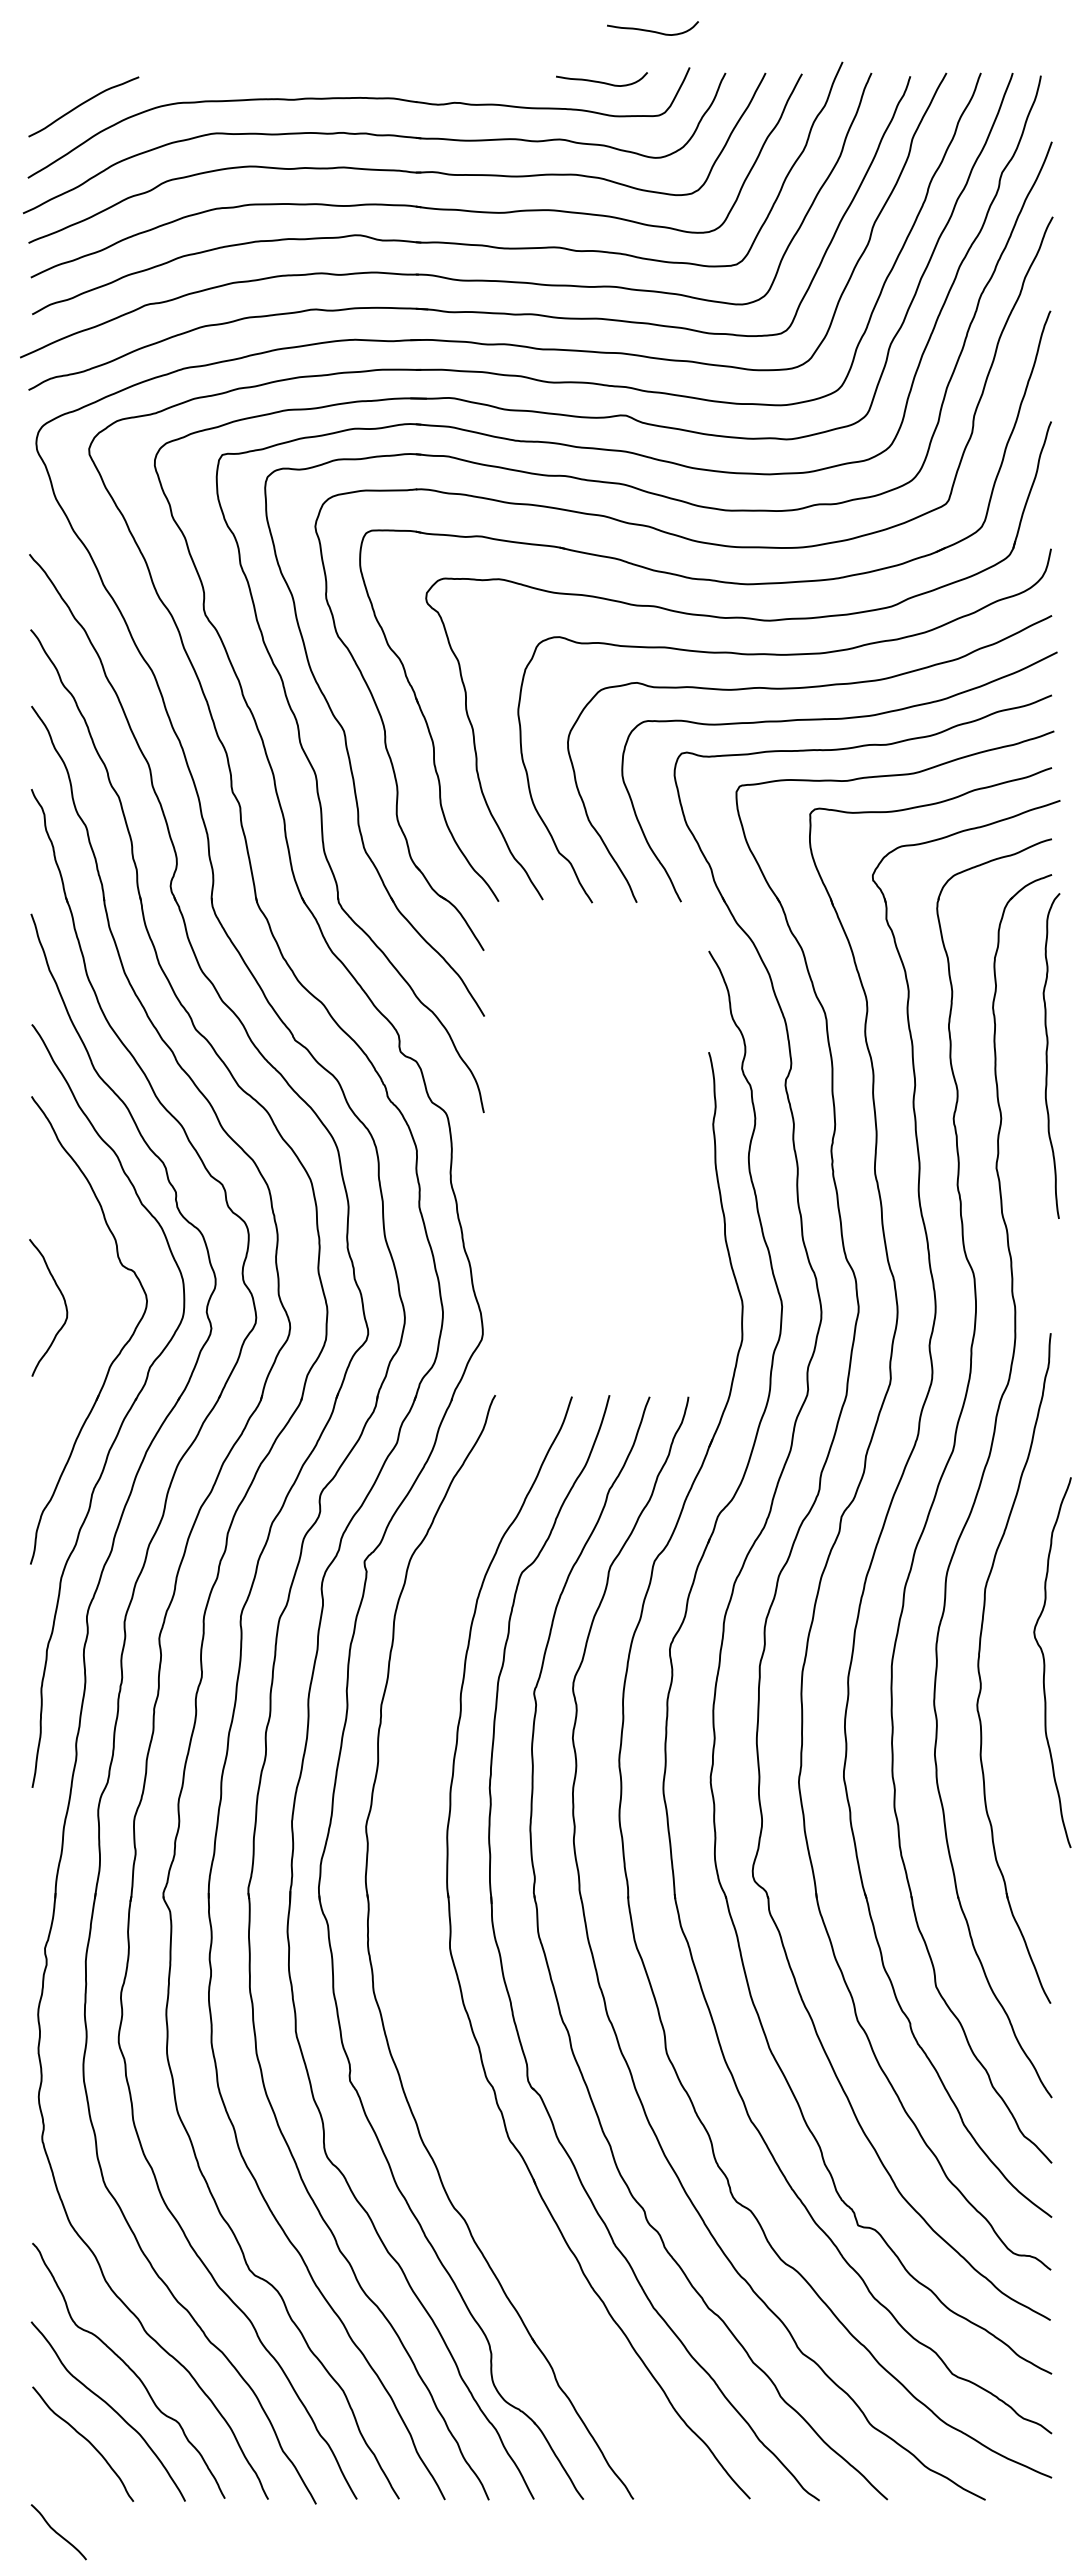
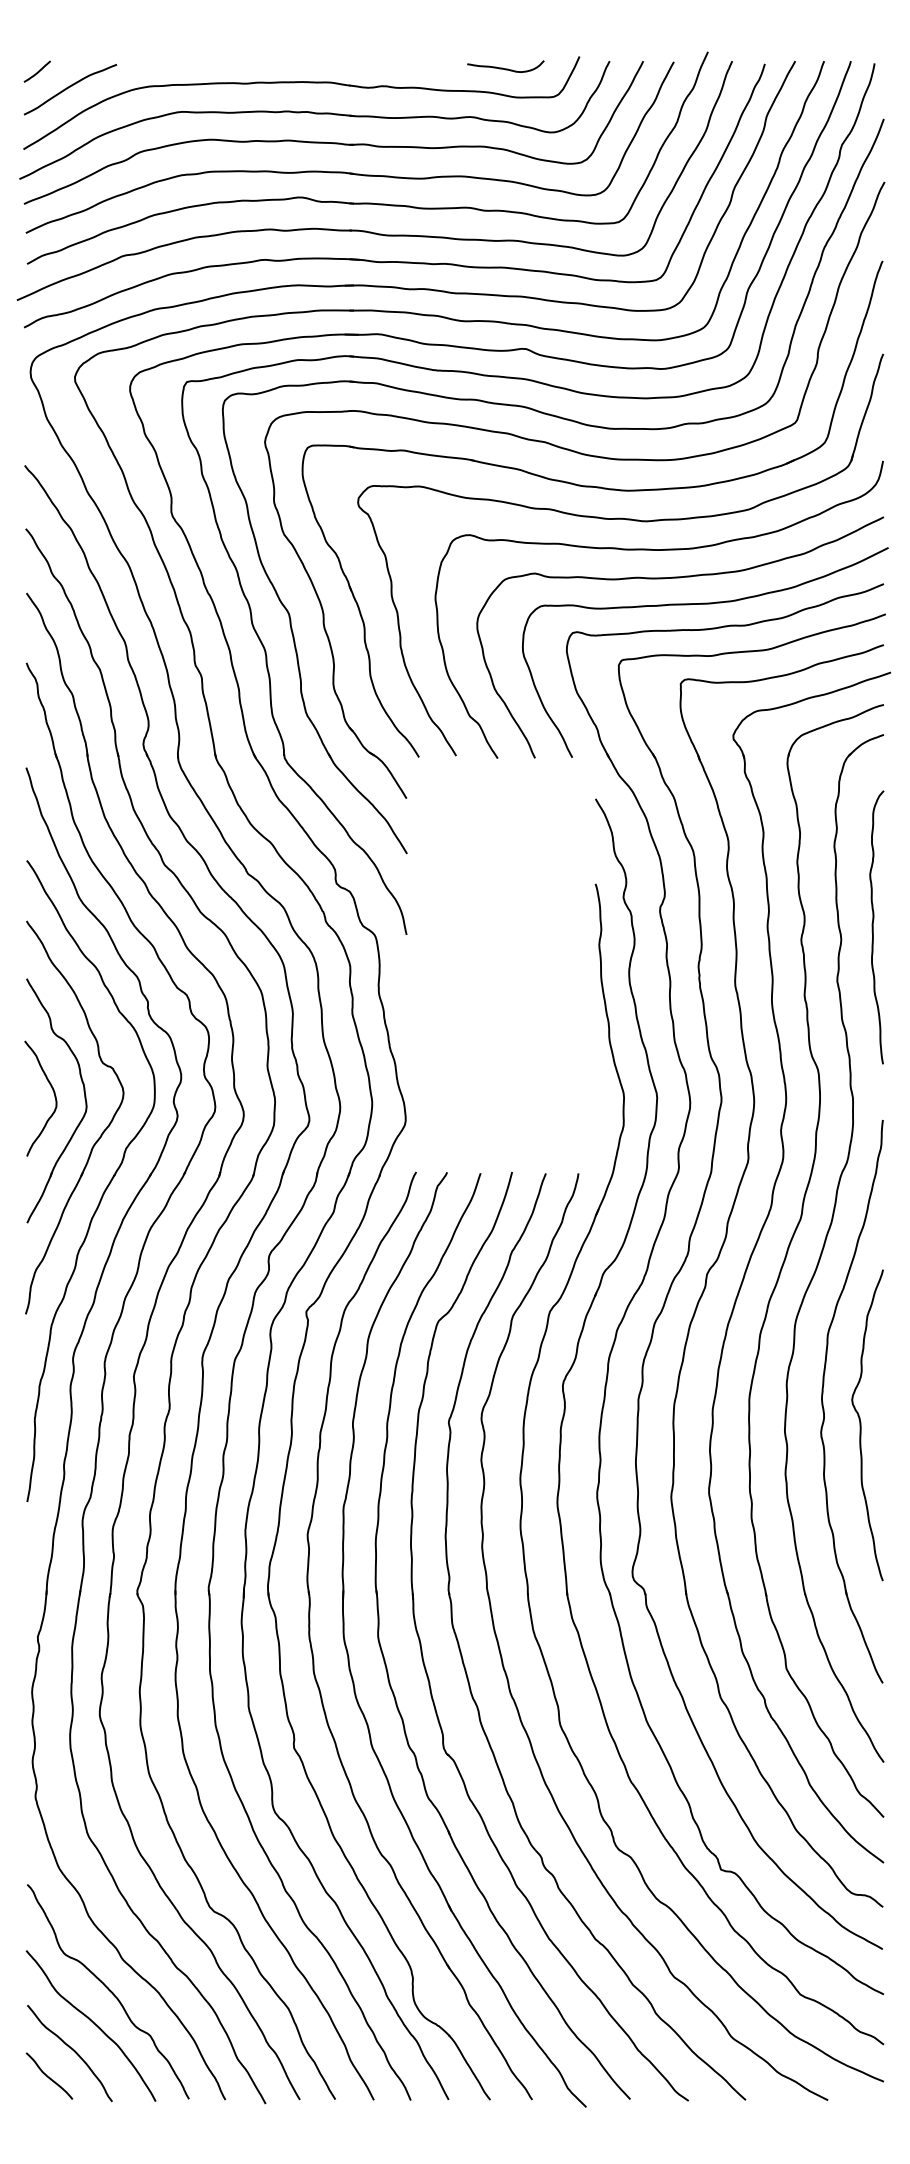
curve: (652, 30) -> (548, 25), removed
curve: (44, 85) -> (37, 71), added
curve: (1047, 1055) -> (873, 926), moved
part: (100, 1306) -> (84, 1097), added
curve: (1045, 1662) -> (861, 1425), moved
part: (415, 1970) -> (349, 1655), added
curve: (57, 2532) -> (48, 2076), moved

